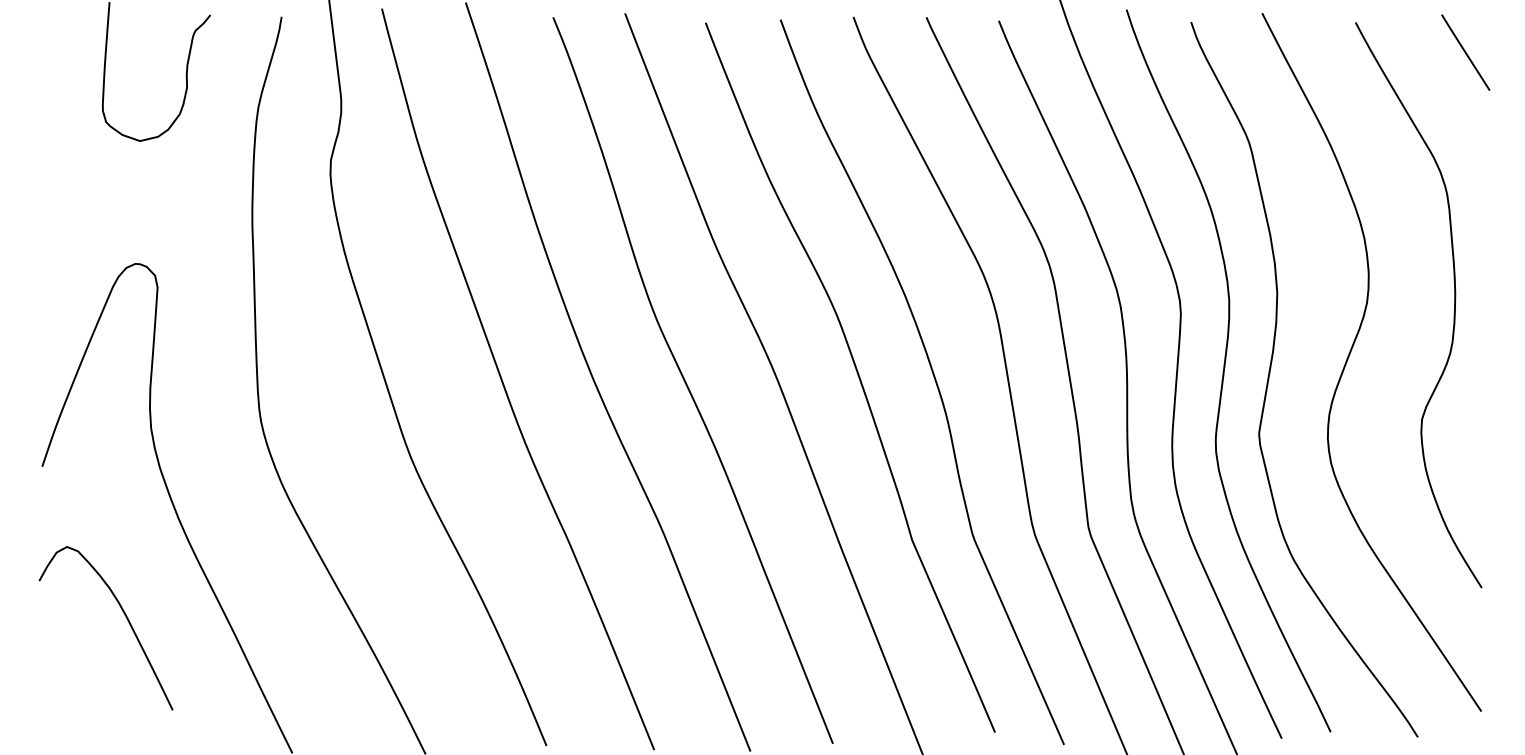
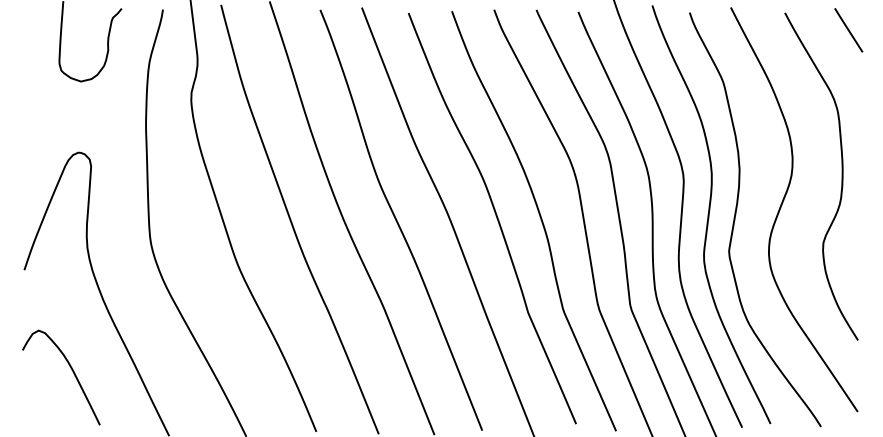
curve: (125, 619) -> (72, 372), moved

